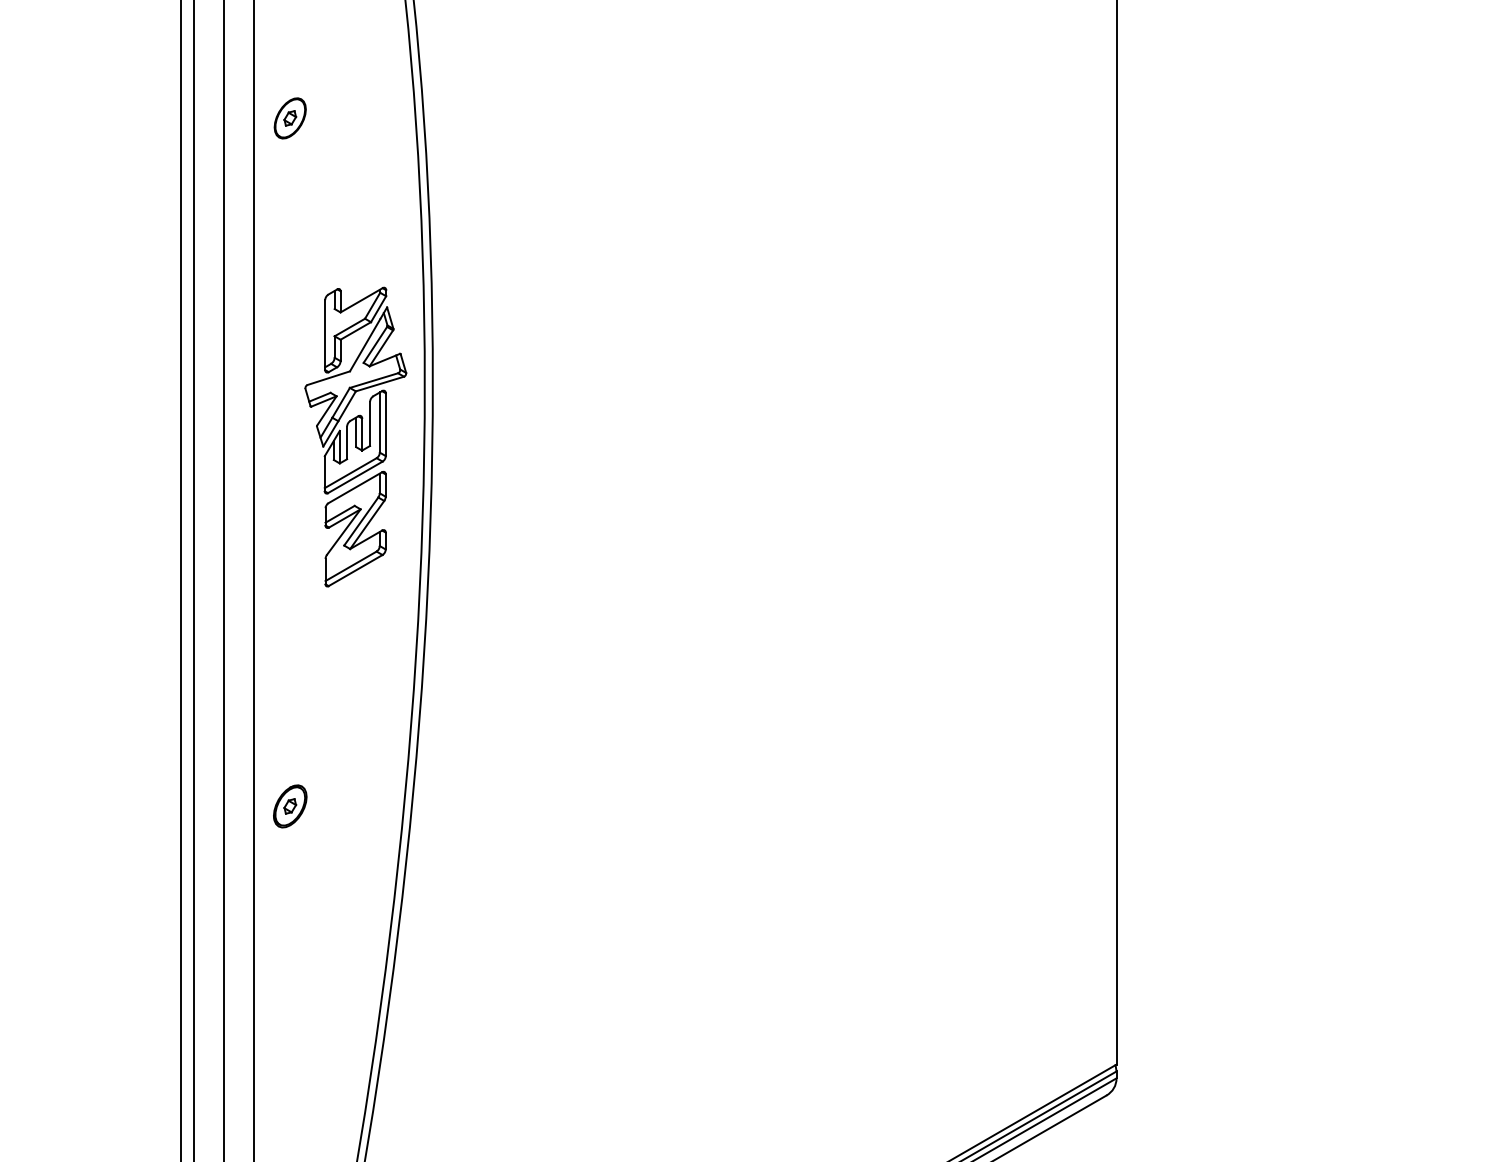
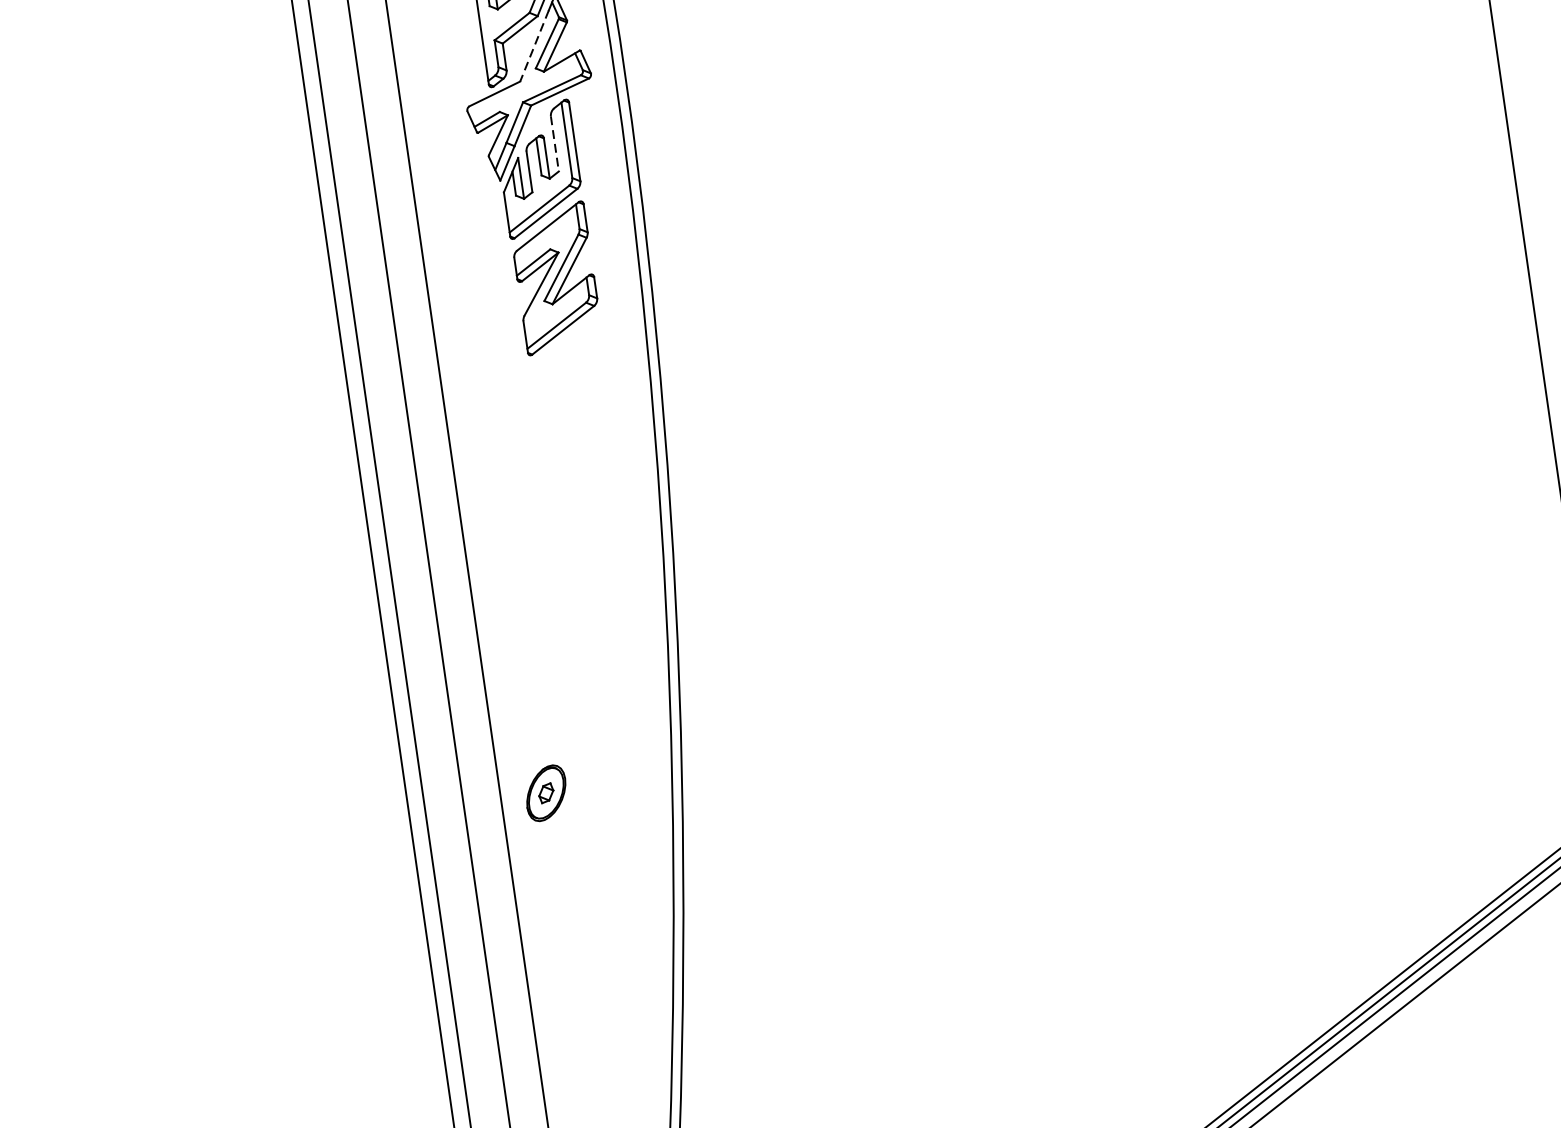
line: (364, 345) -> (533, 46), solid -> dashed
line: (370, 424) -> (555, 144), solid -> dashed
part: (290, 806) -> (546, 793), moved

